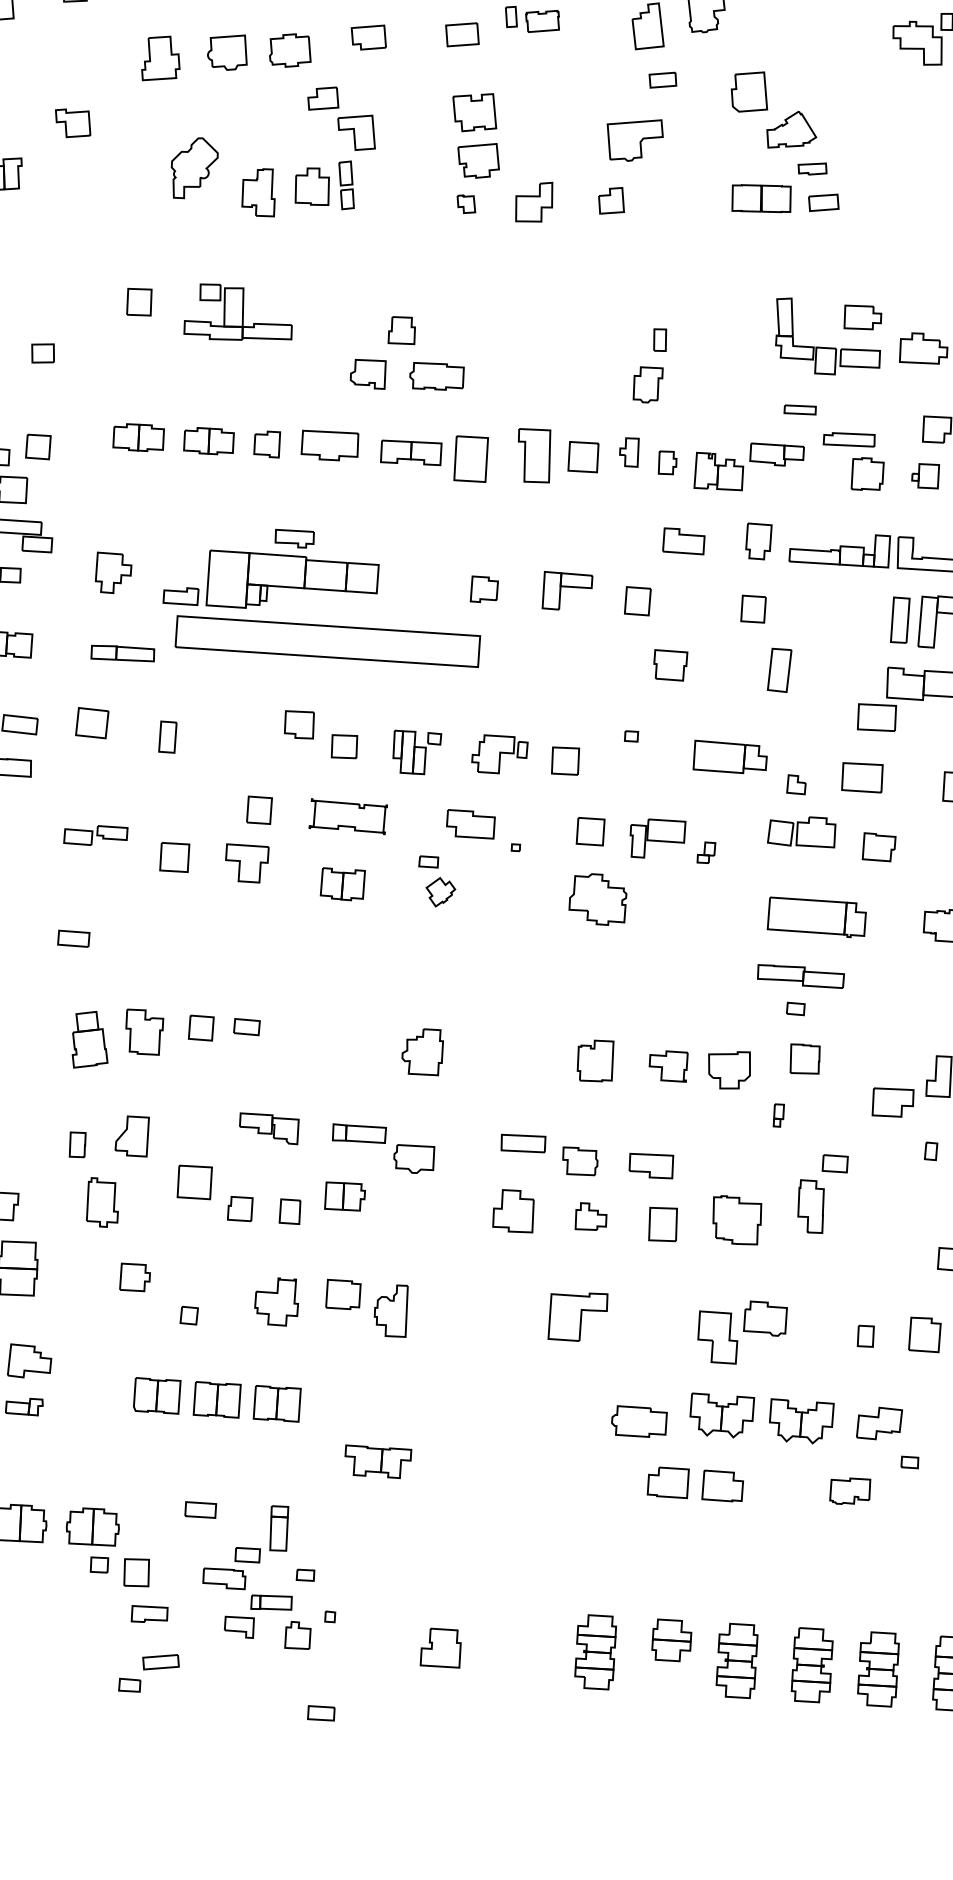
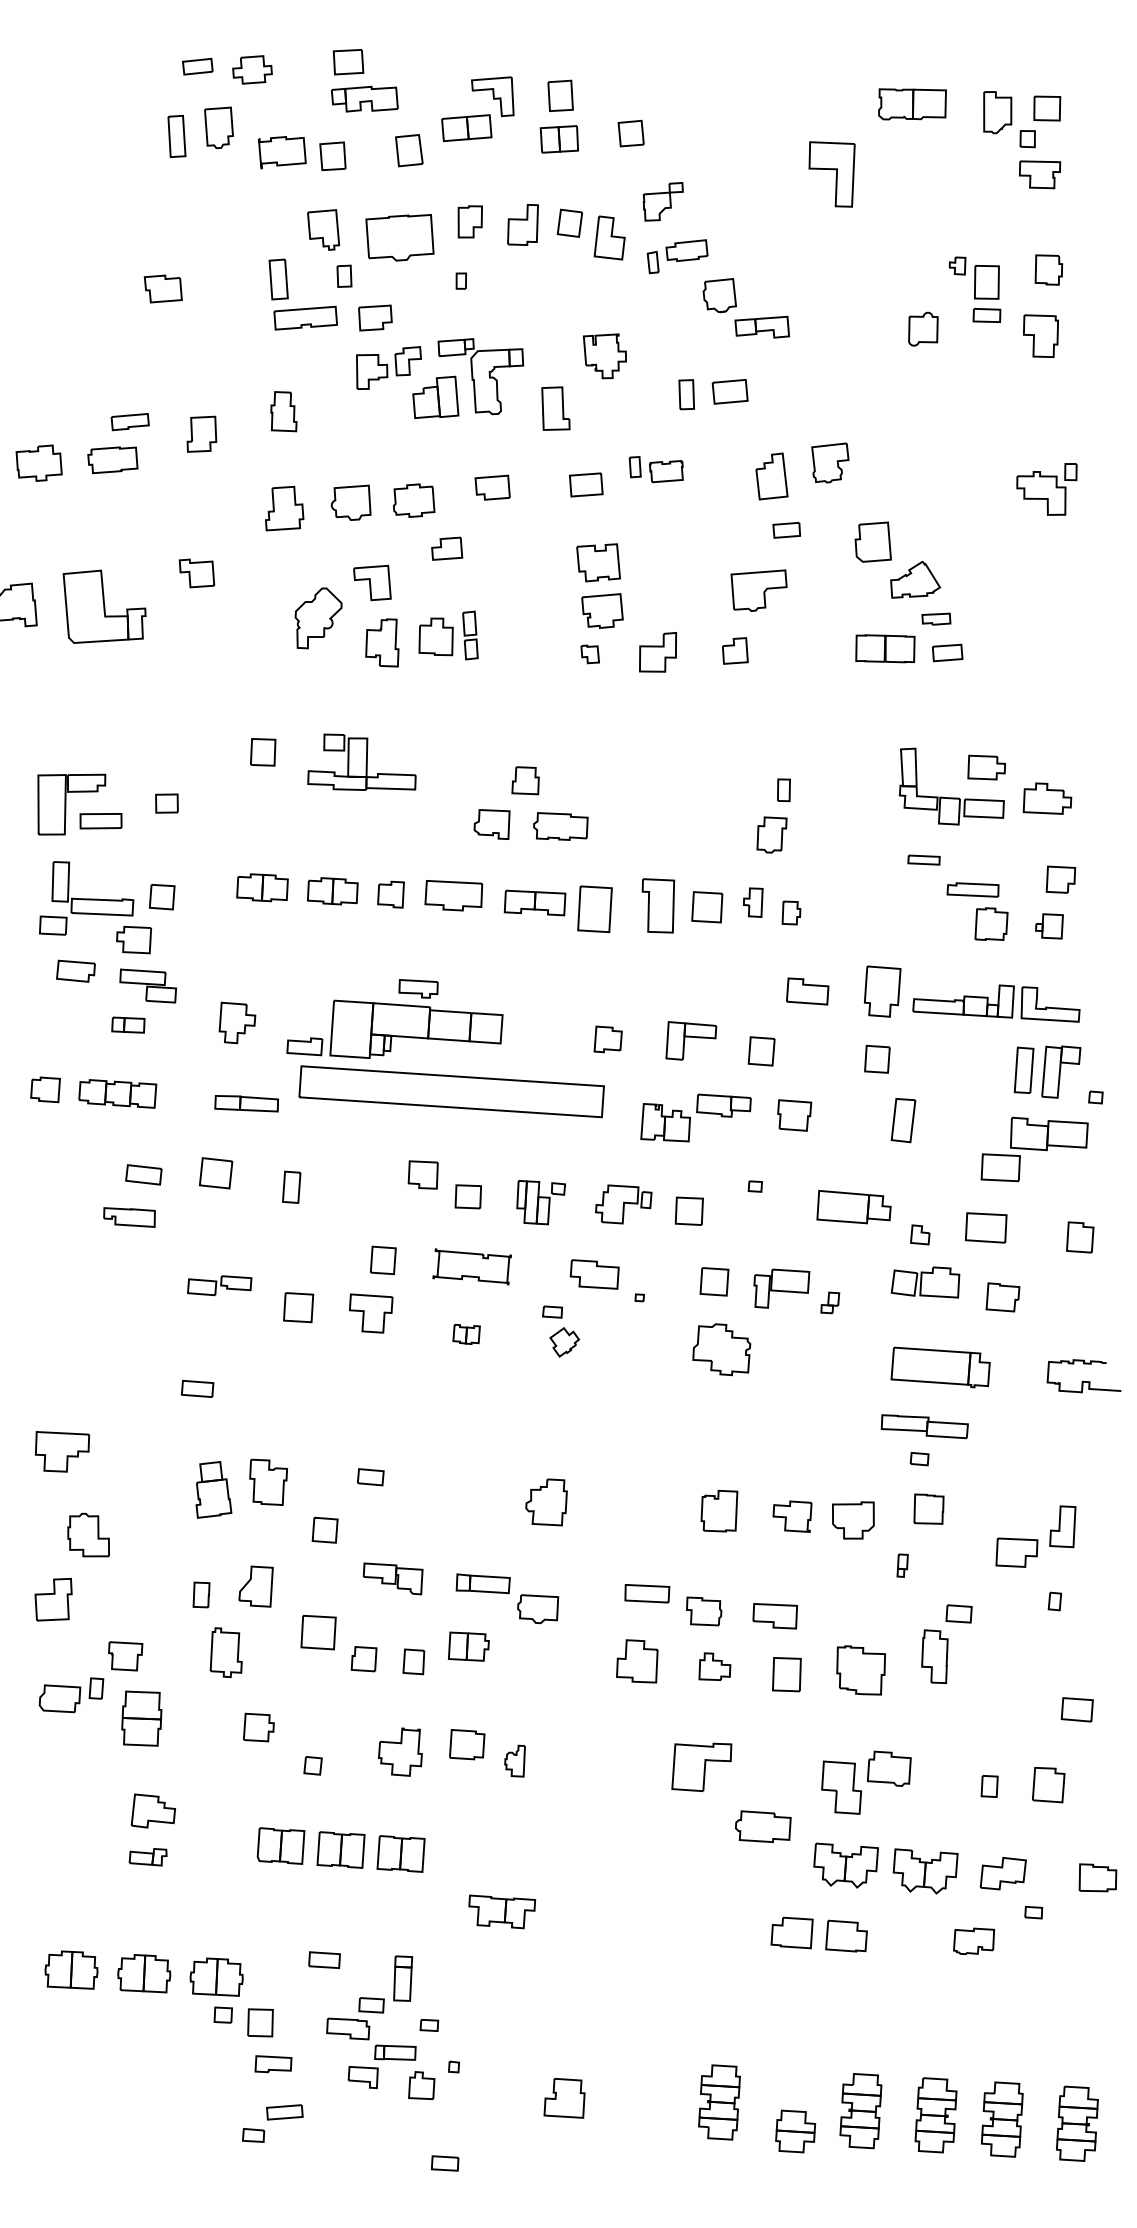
part: (356, 132) -> (372, 582), moved
part: (748, 466) -> (695, 1117), moved
part: (758, 541) -> (882, 991), size x1.4
part: (342, 884) -> (466, 1334), size x0.6
part: (200, 1027) -> (324, 1529), moved
part: (390, 1310) -> (514, 1760), size x0.6
part: (639, 1421) -> (763, 1826), moved
part: (671, 1640) -> (795, 2131), moved

